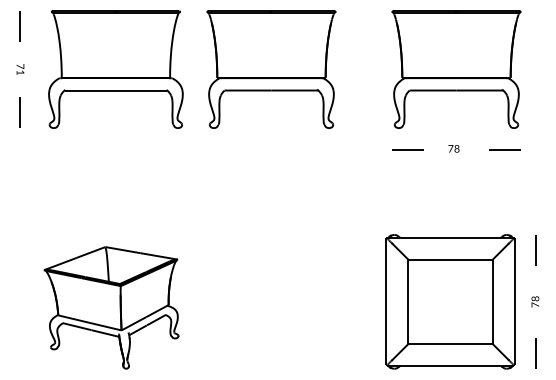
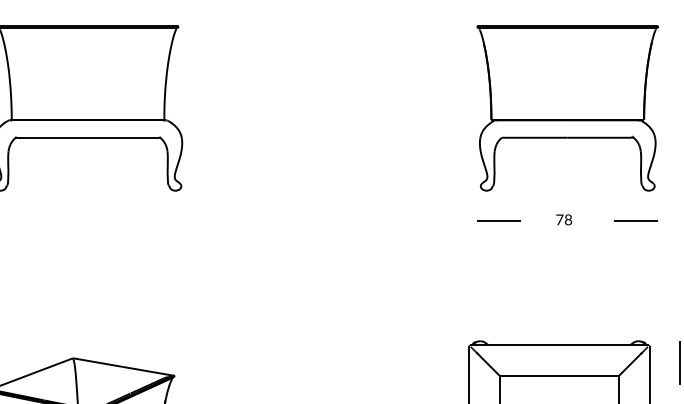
part: (271, 69) -> (307, 108), removed

